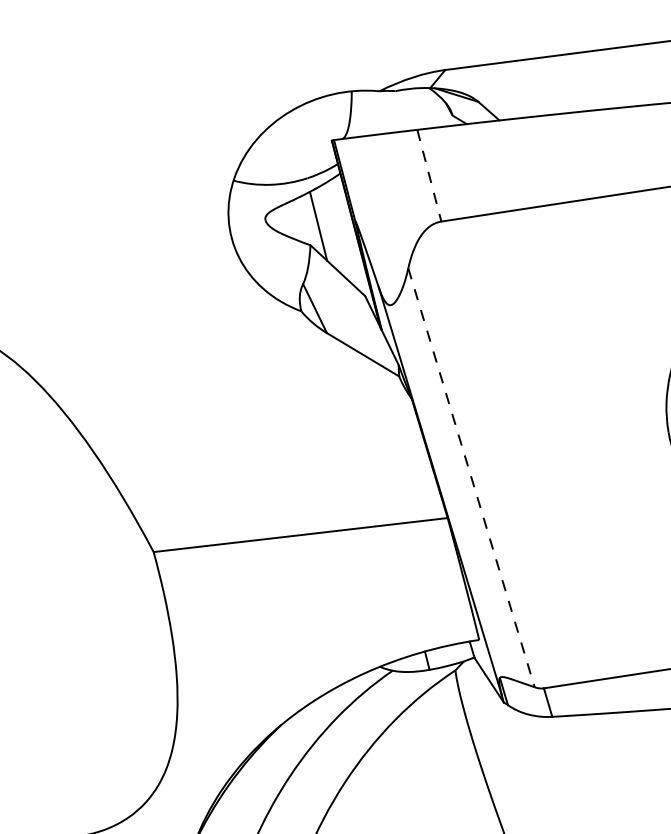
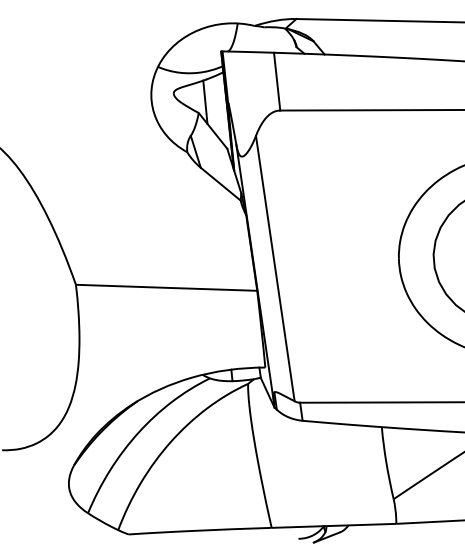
line: (430, 176) -> (277, 82), dashed -> solid
line: (472, 479) -> (275, 269), dashed -> solid

